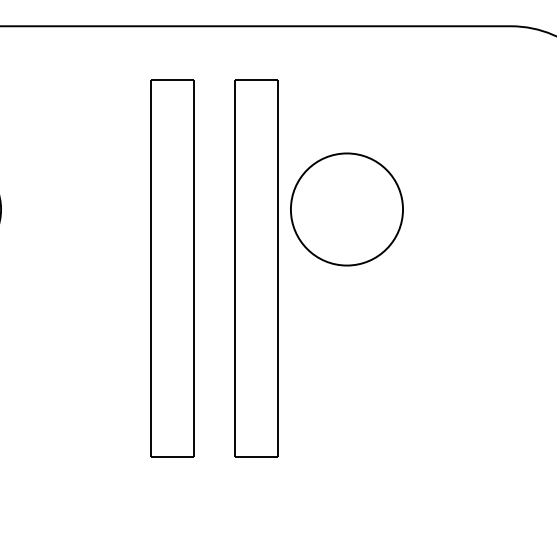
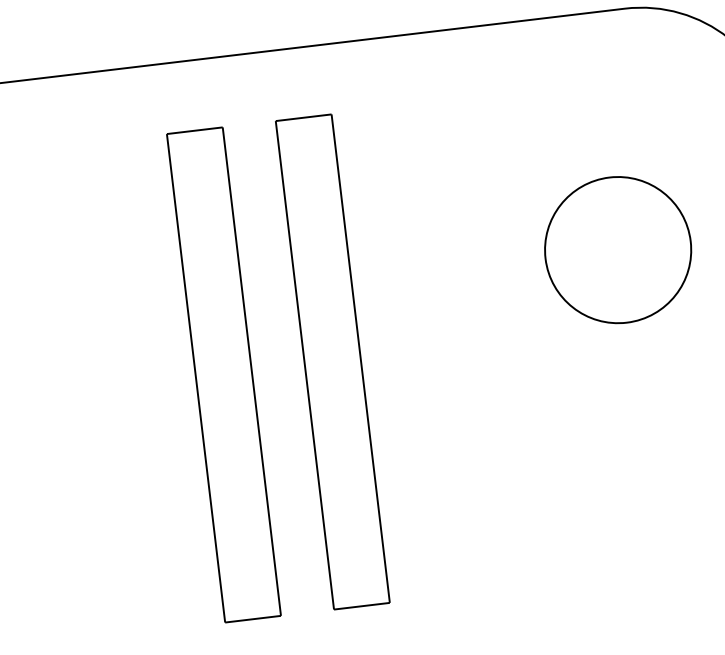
part: (346, 209) -> (617, 250), moved

